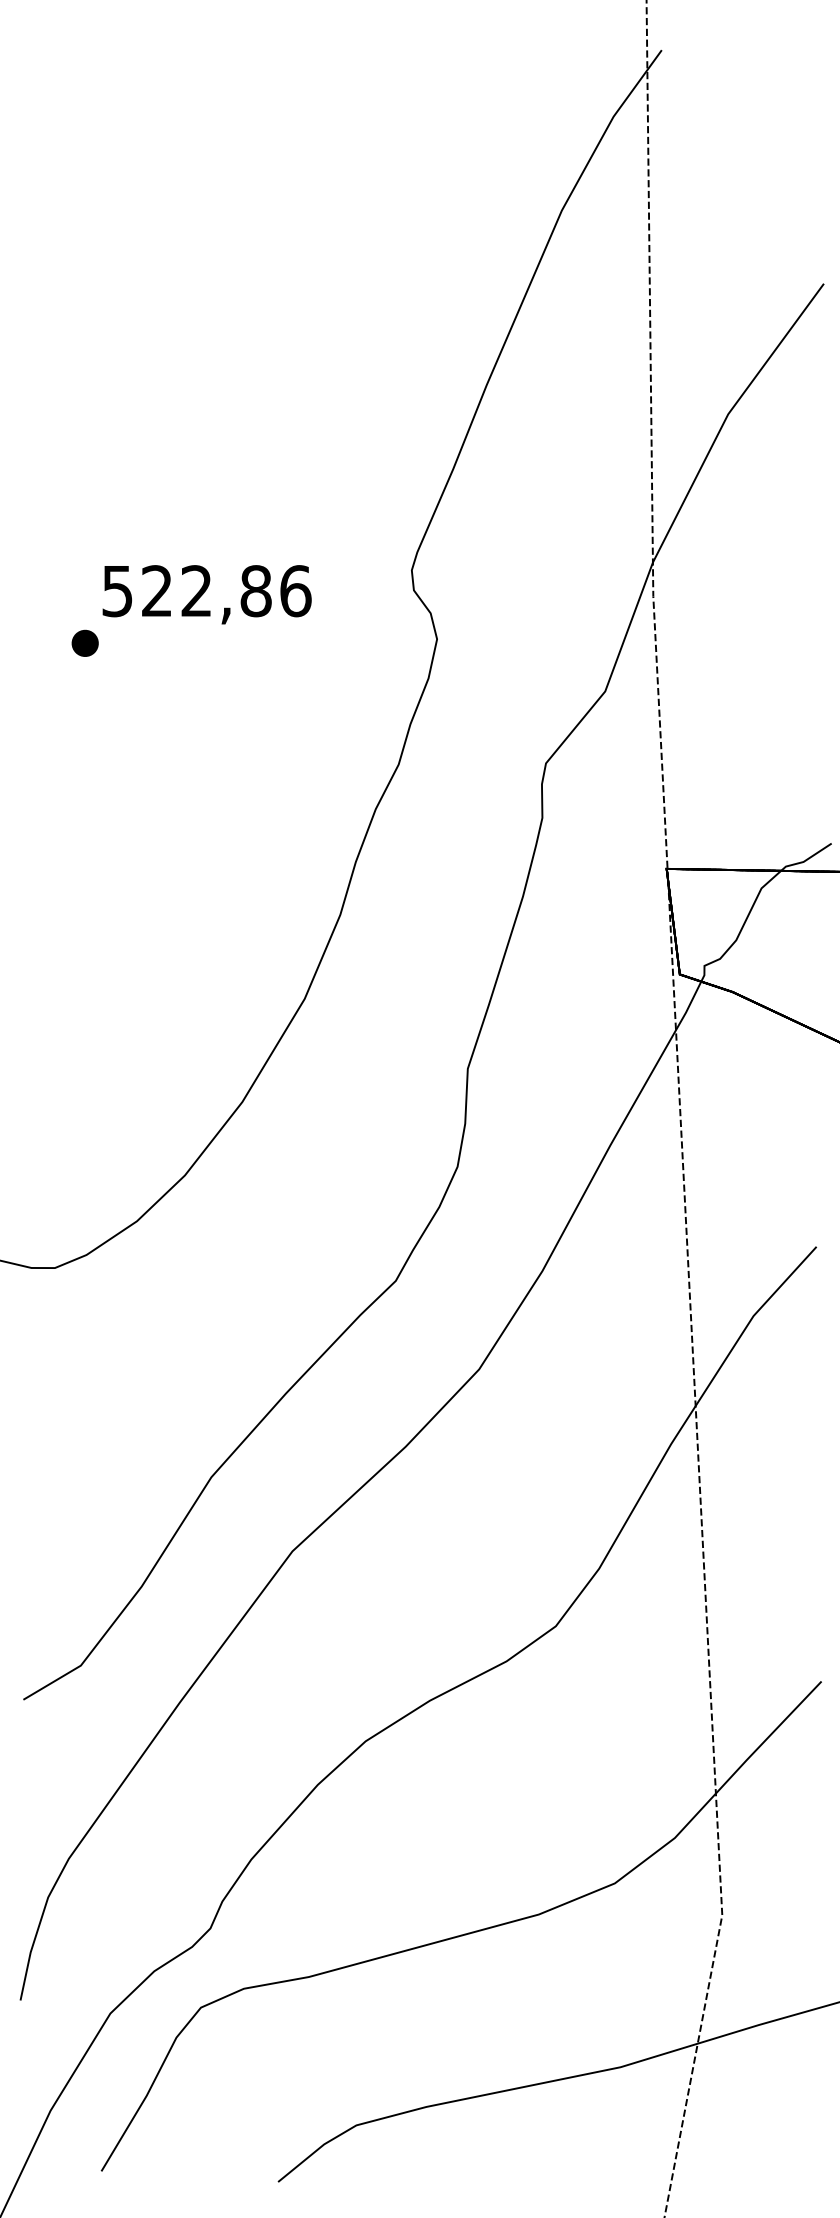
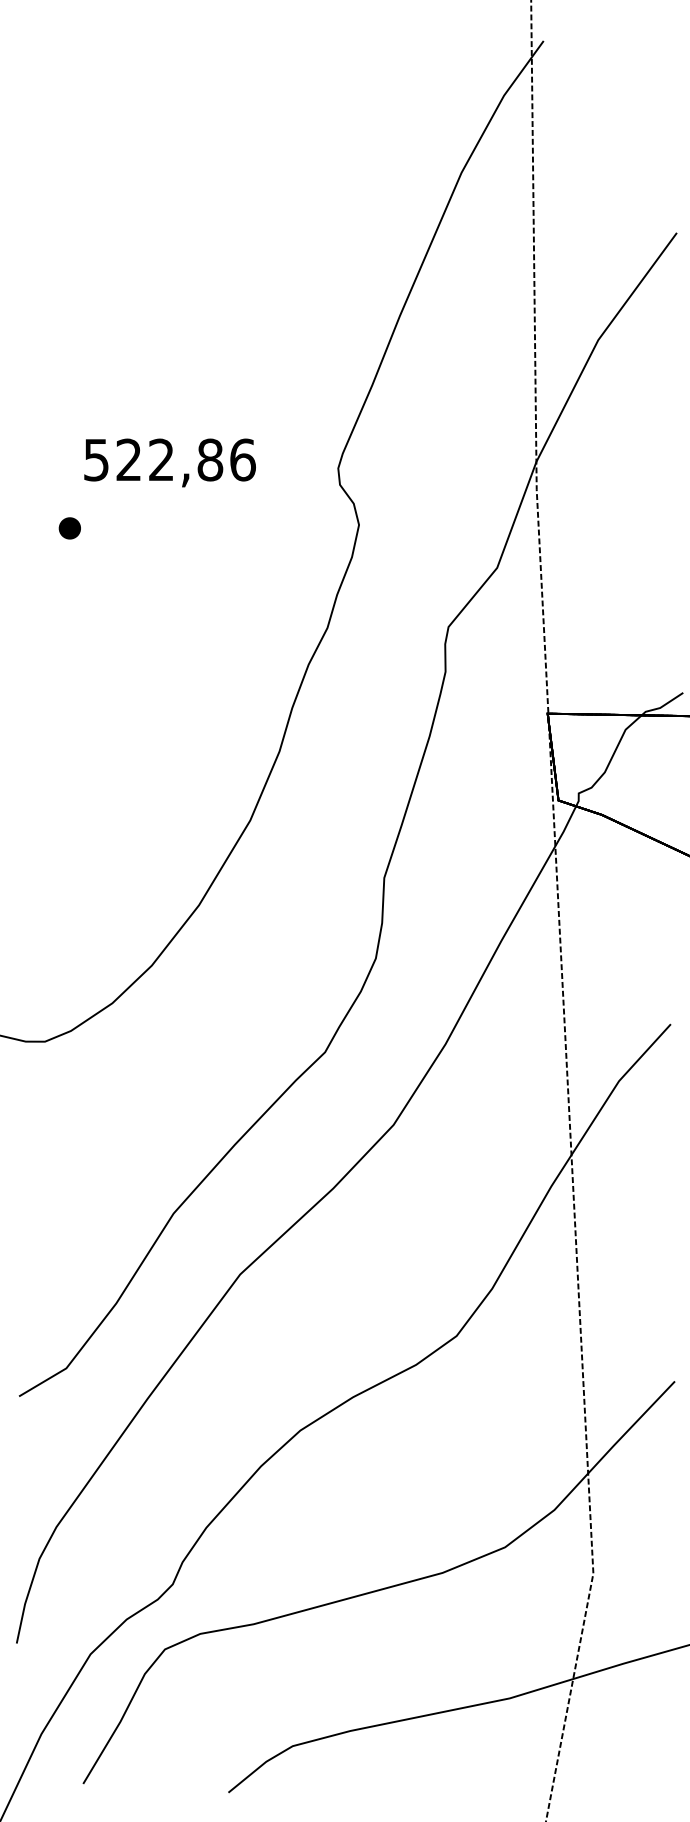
text: (206, 594) -> (169, 462), moved

